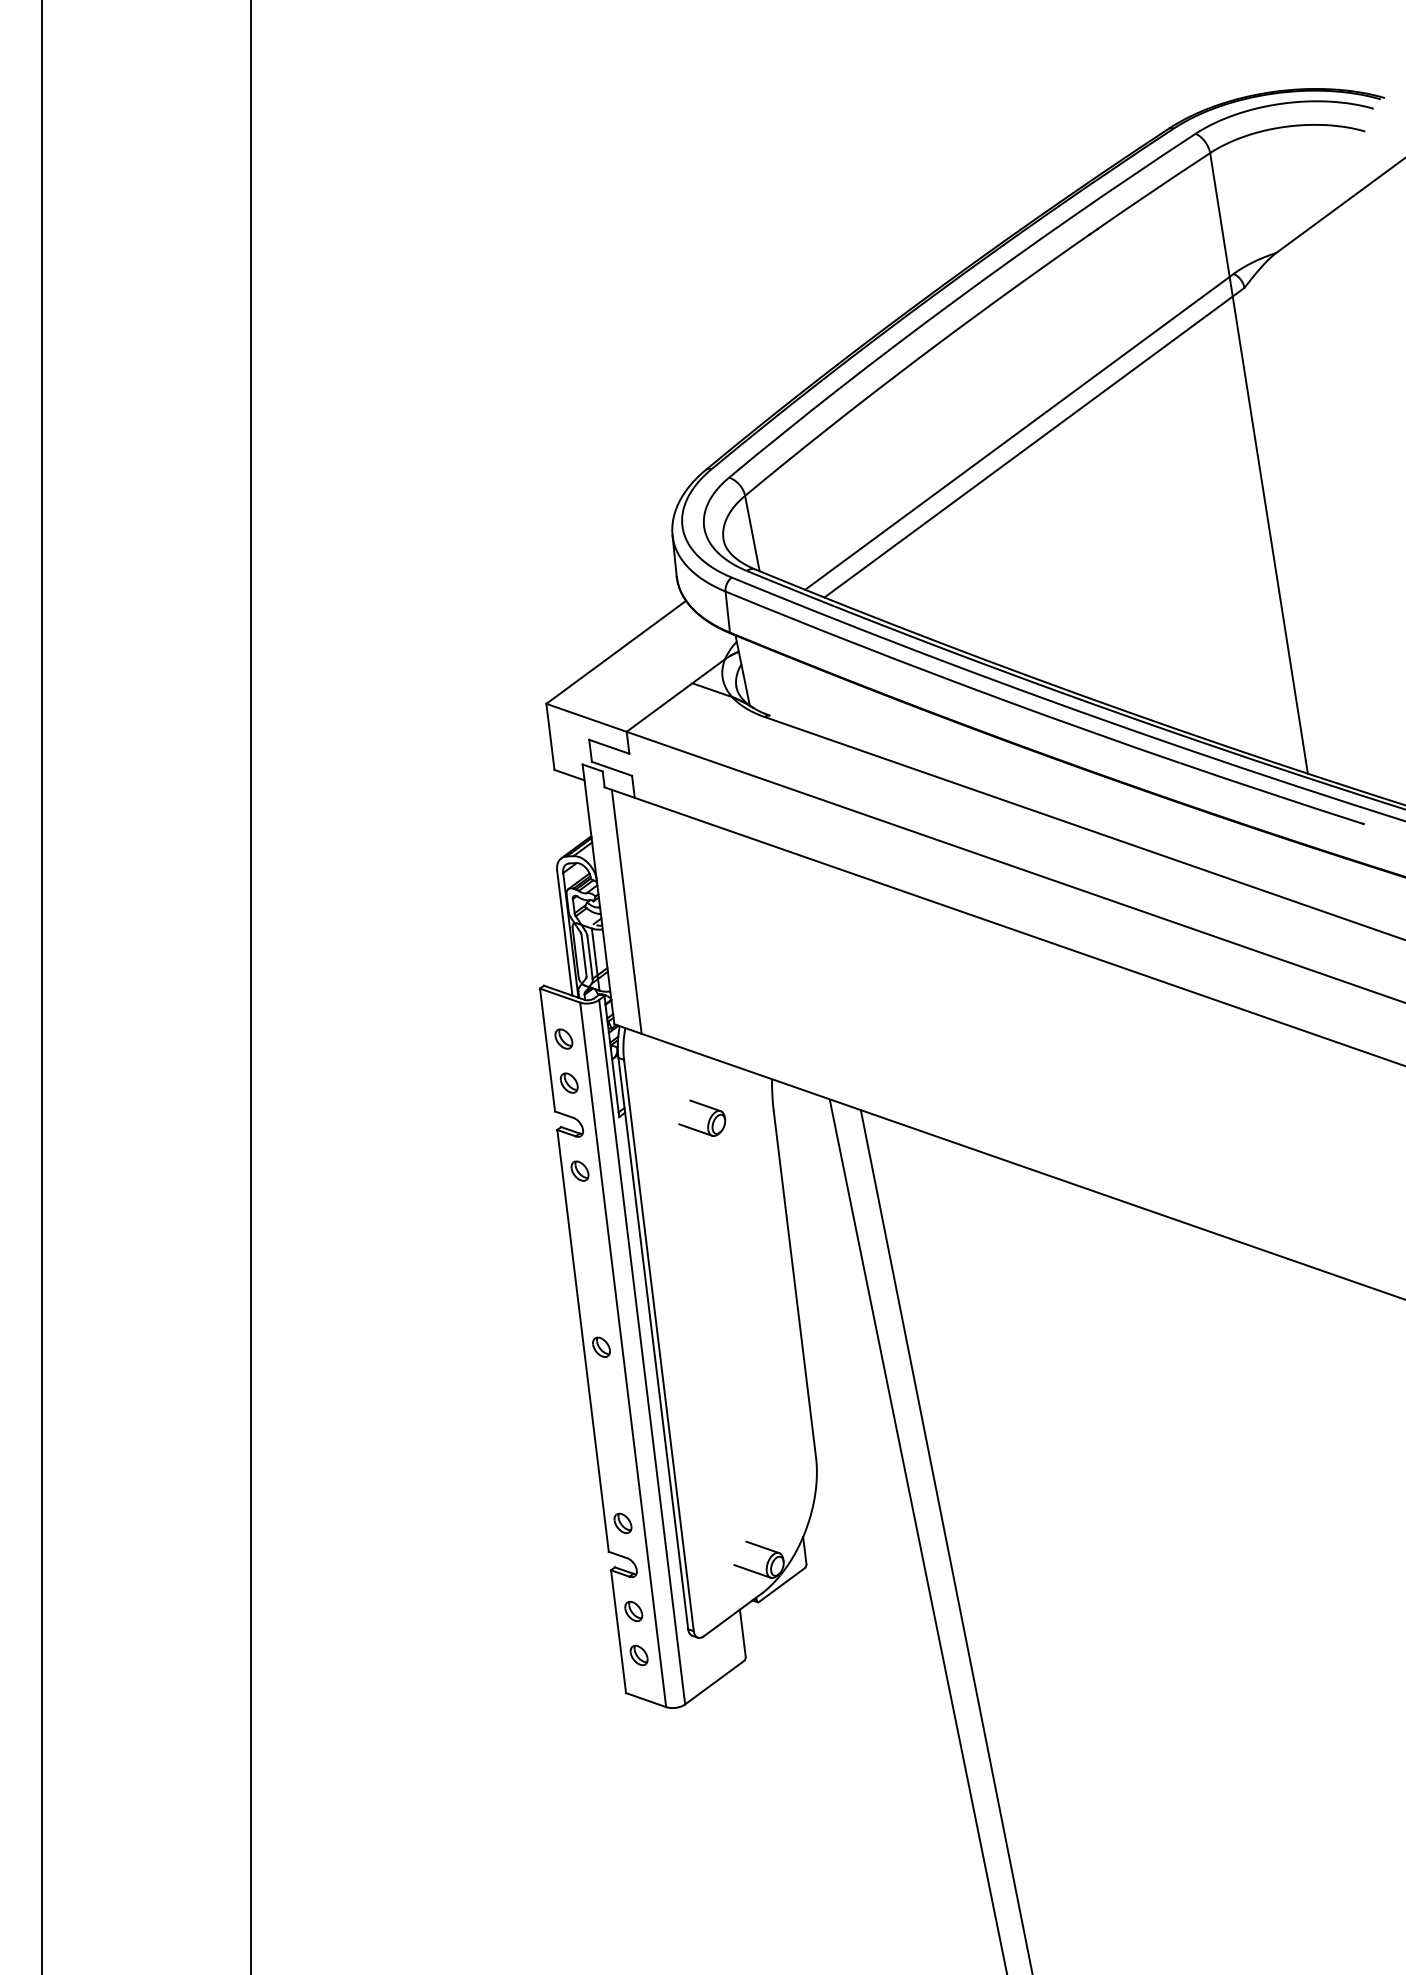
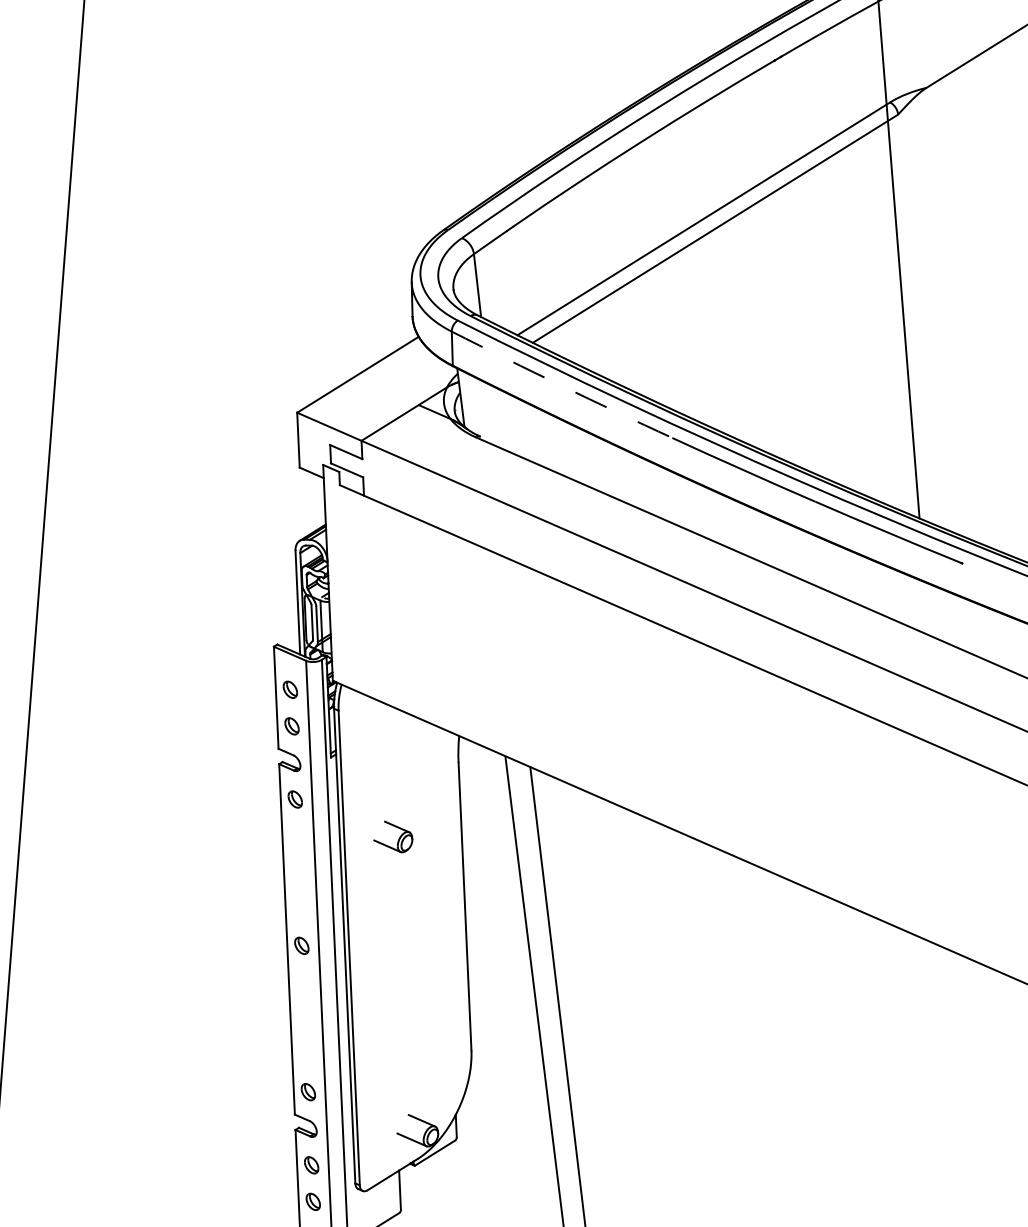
arc: (863, 646) -> (561, 385), solid -> dashed
line: (626, 911) -> (350, 588), removed
part: (708, 1119) -> (398, 838), moved

